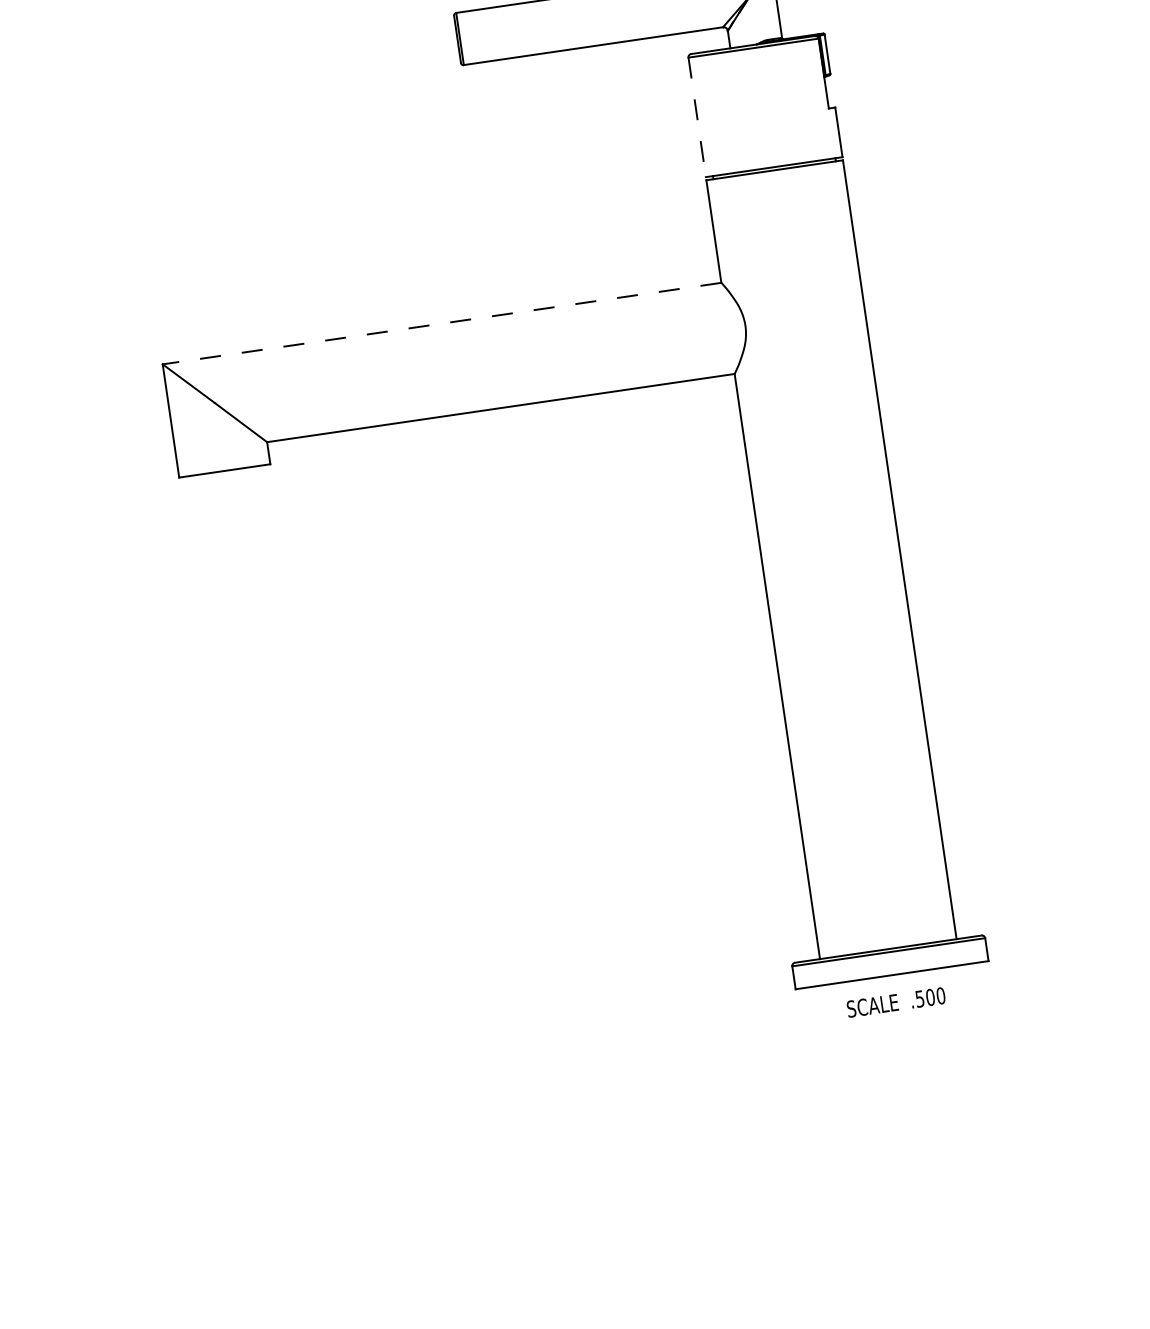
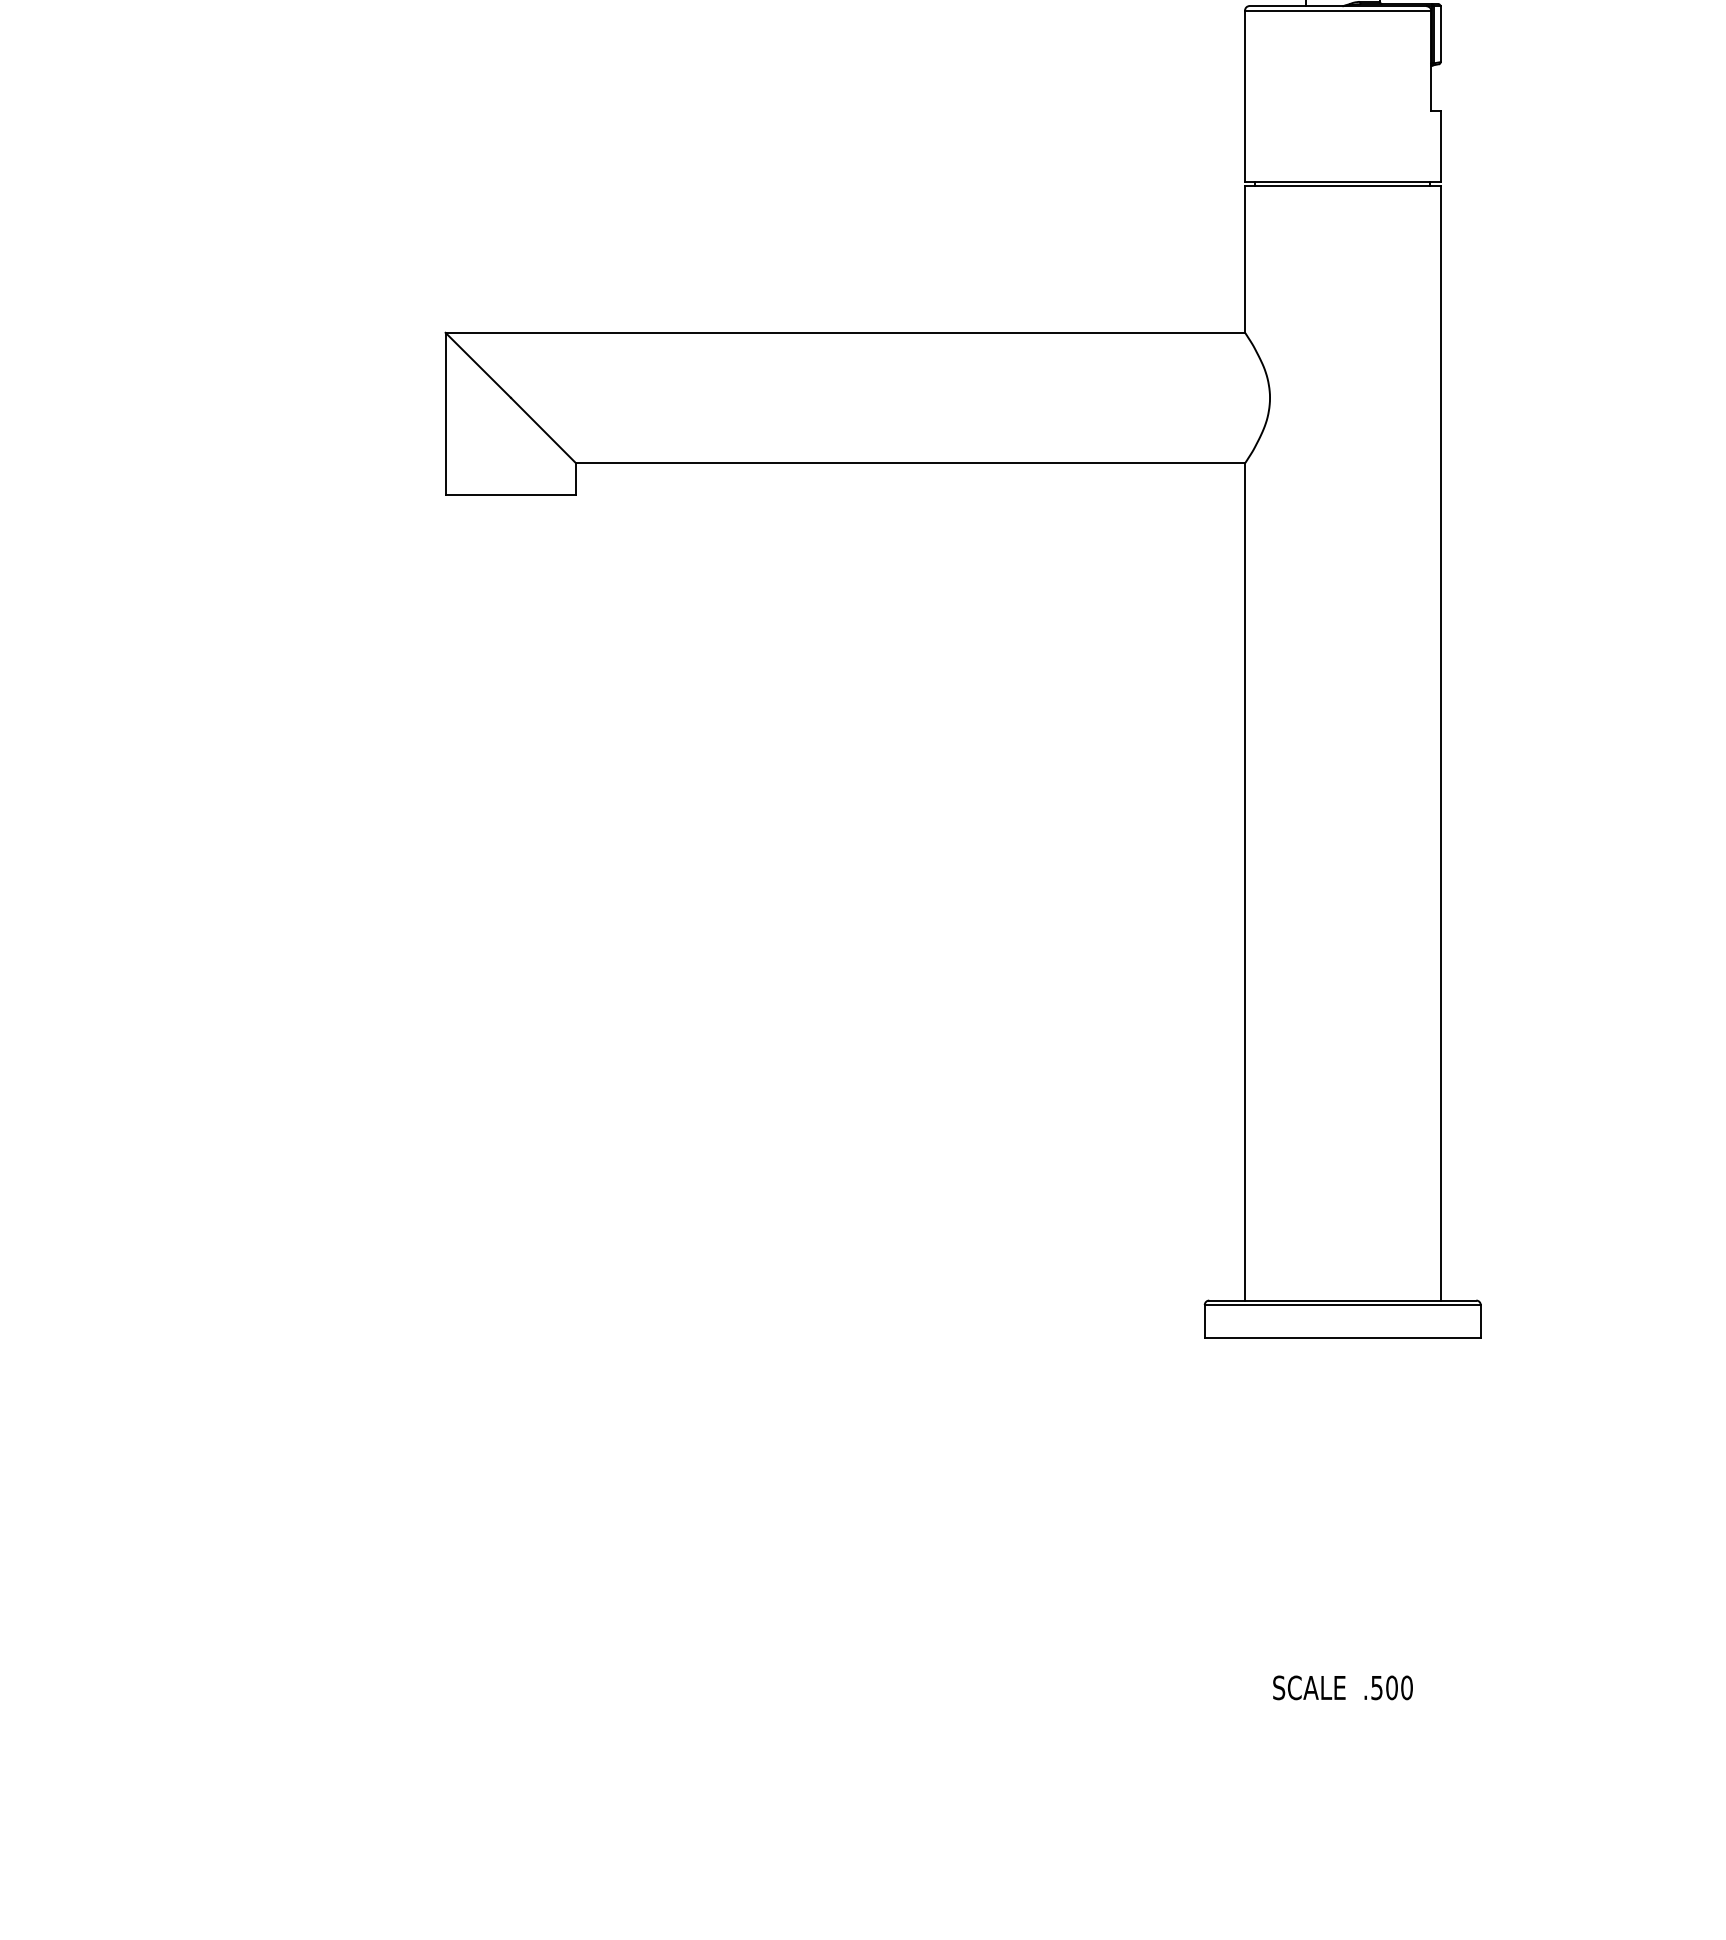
line: (697, 117) -> (1245, 96), dashed -> solid
line: (442, 323) -> (845, 332), dashed -> solid
text: (895, 1002) -> (1342, 1687), moved

